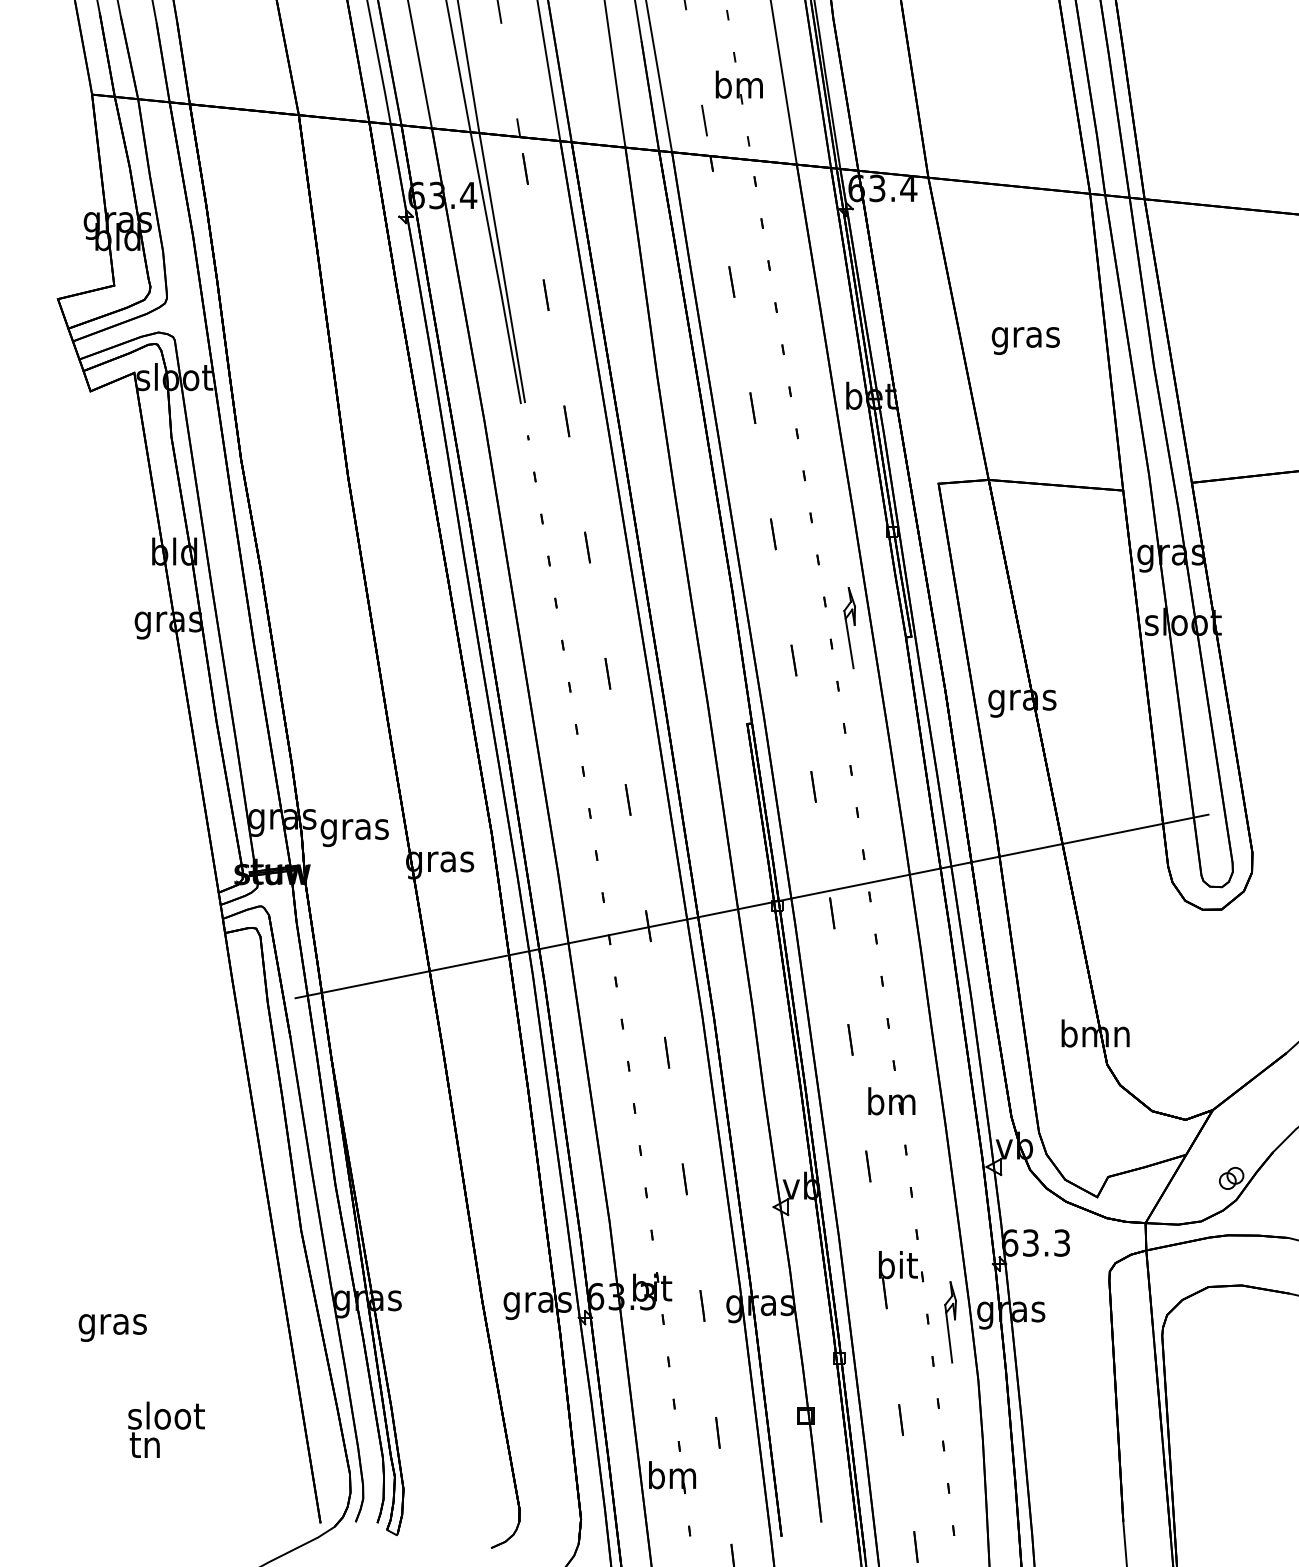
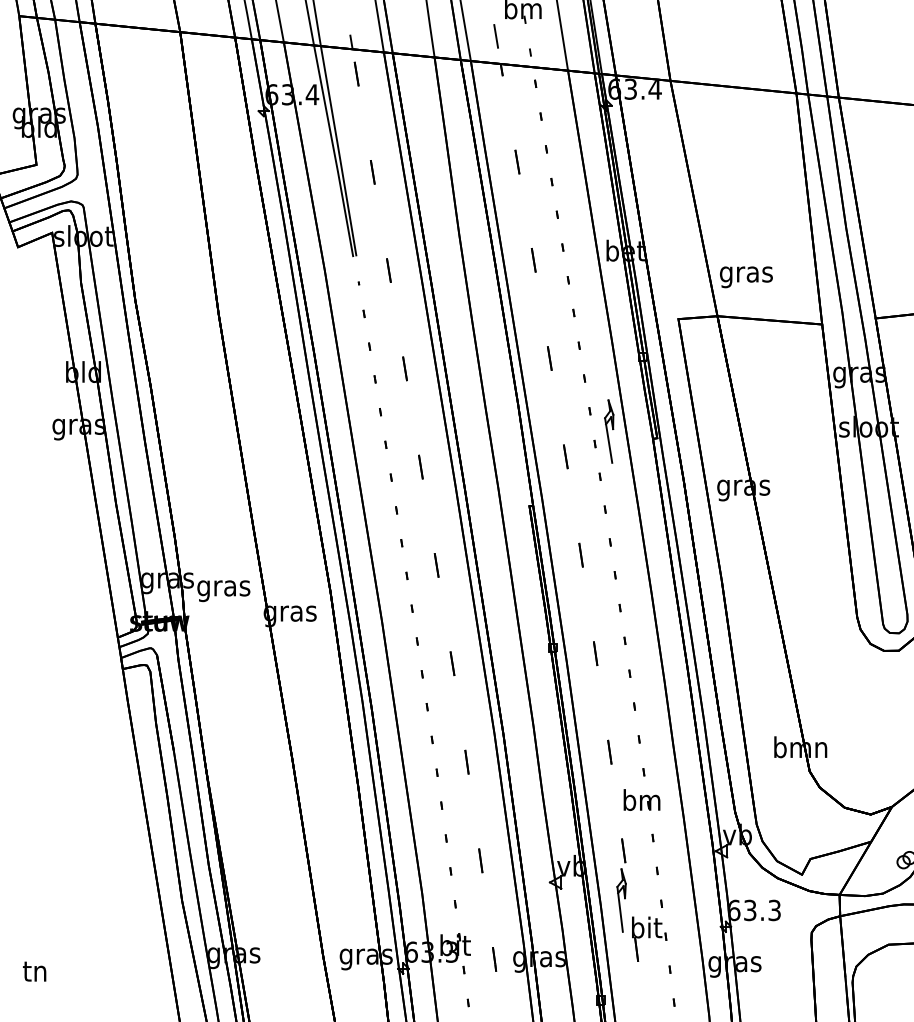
text: (1025, 340) -> (746, 276), moved
line: (751, 906) -> (532, 648), removed
part: (950, 1322) -> (621, 900), moved
text: (112, 1324) -> (35, 973), gras -> tn

